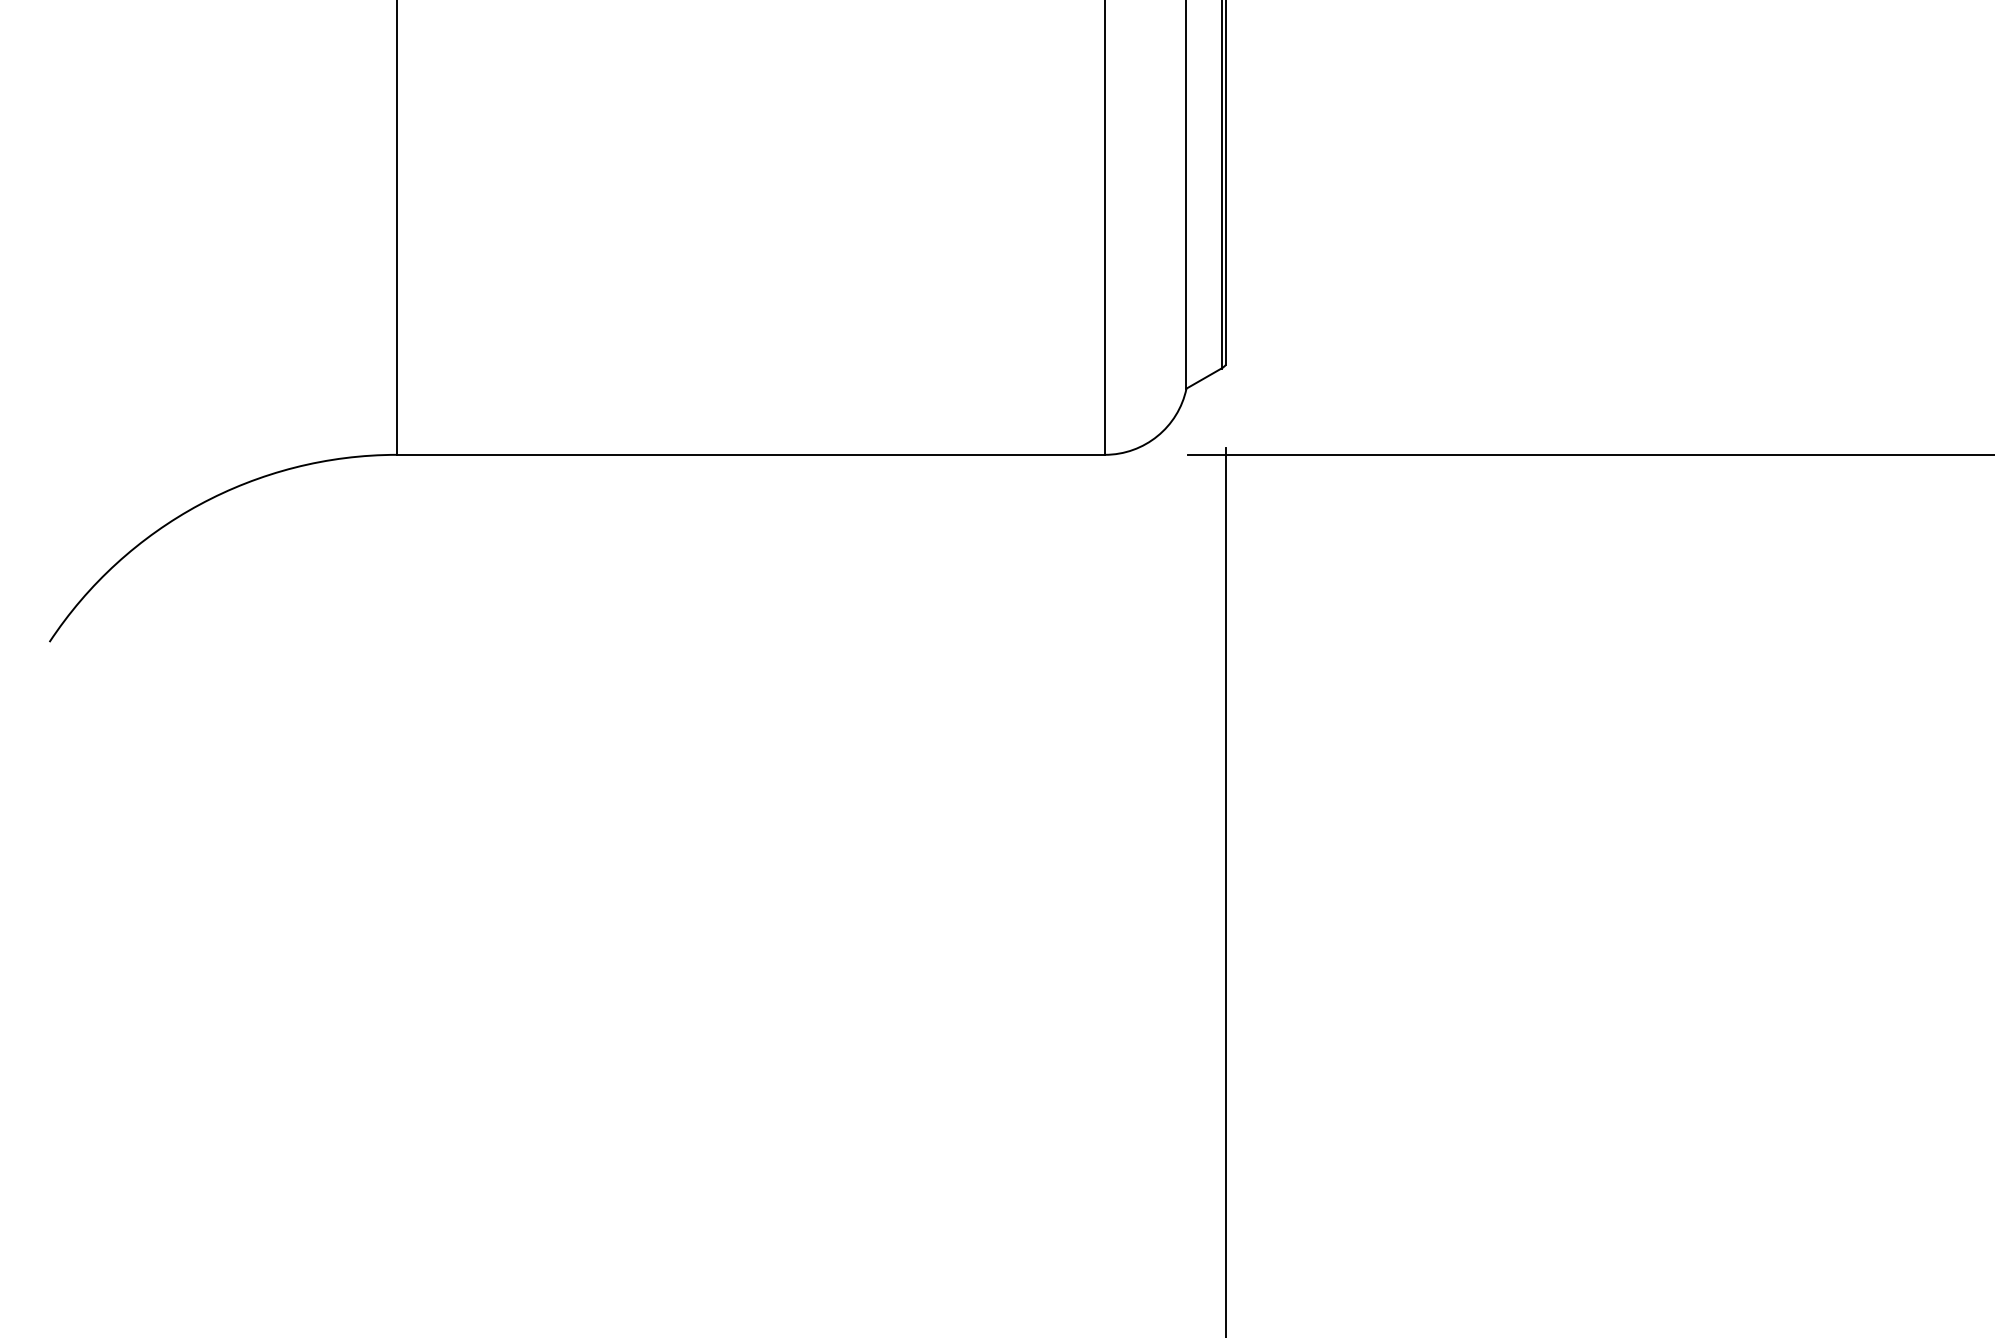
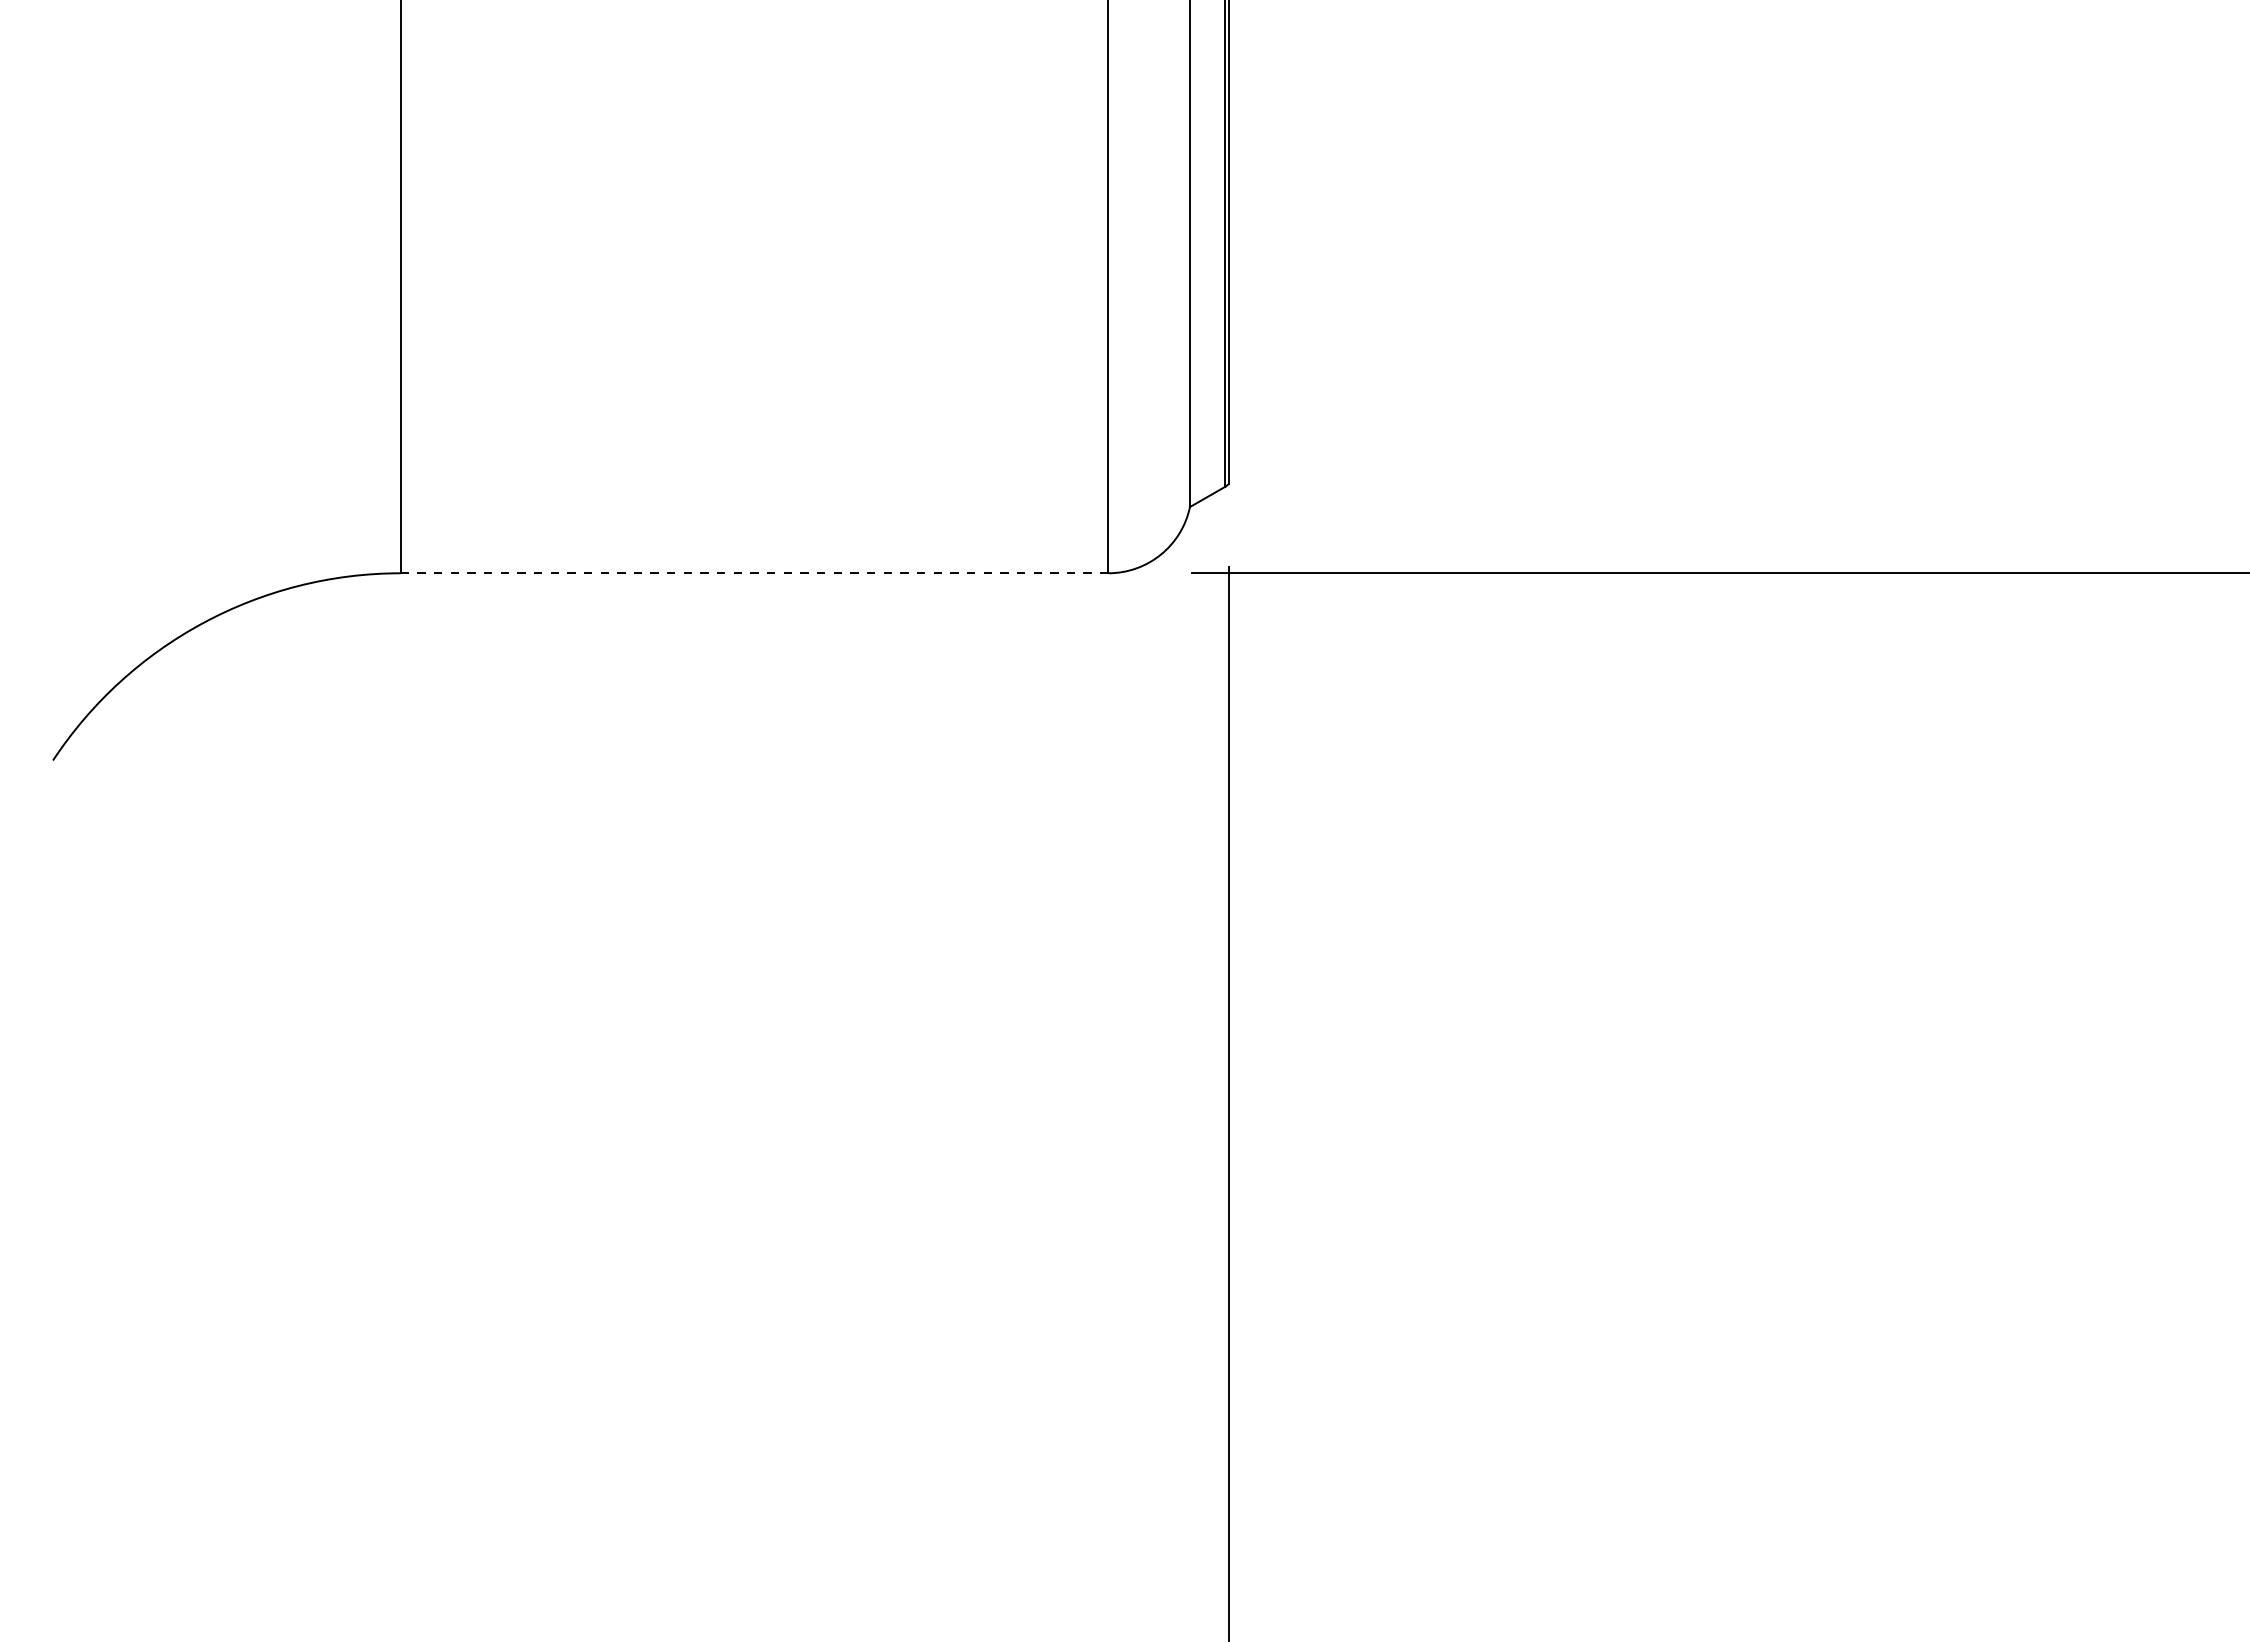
line: (751, 455) -> (754, 573), solid -> dashed

